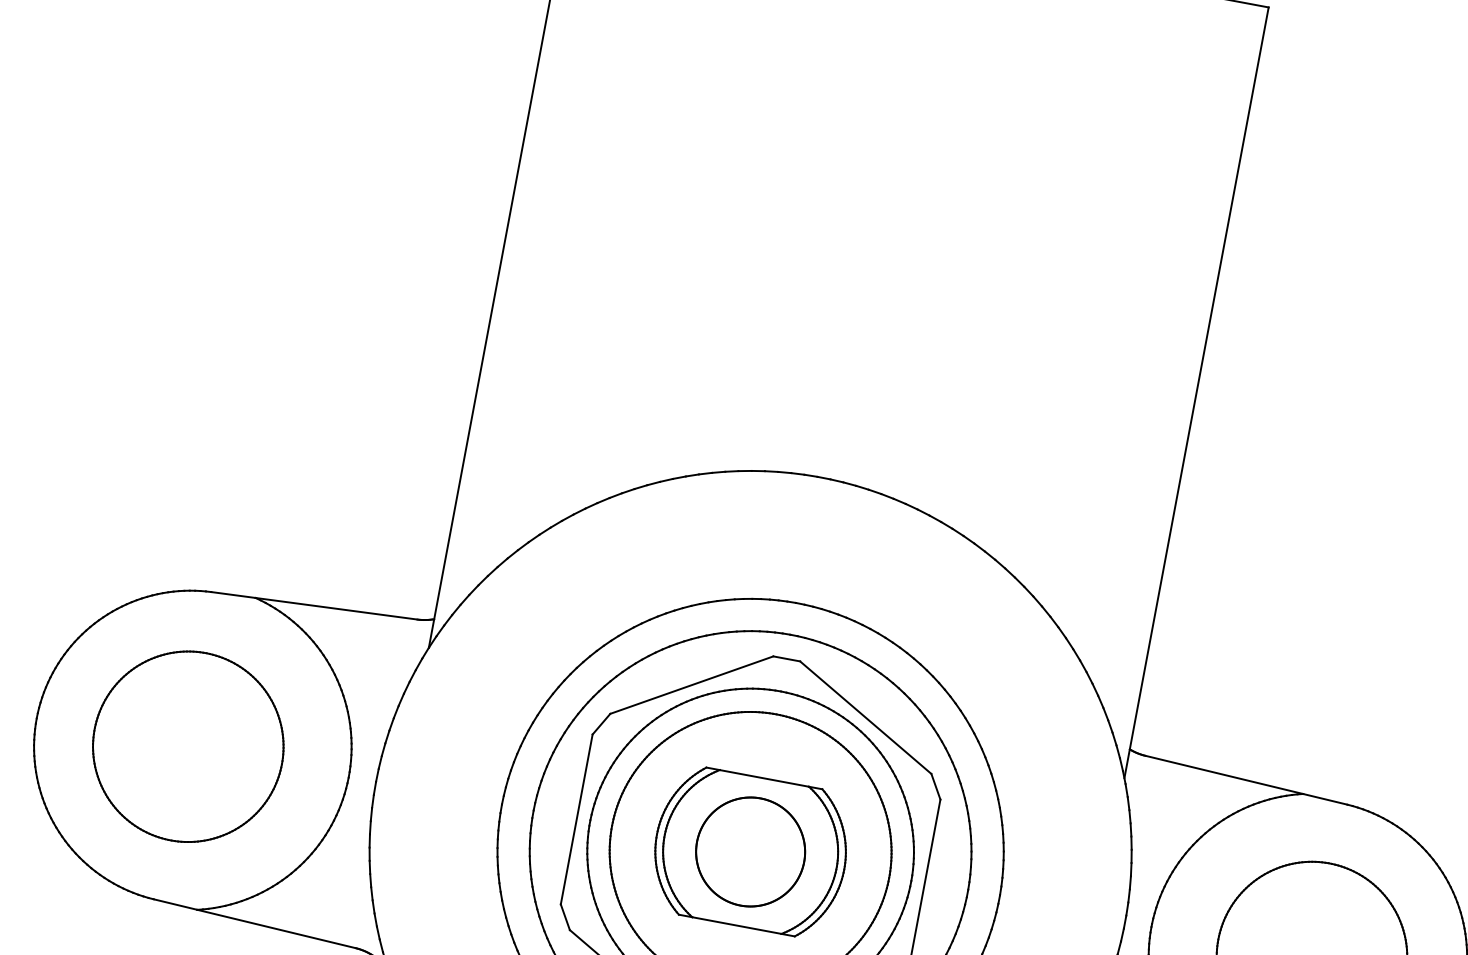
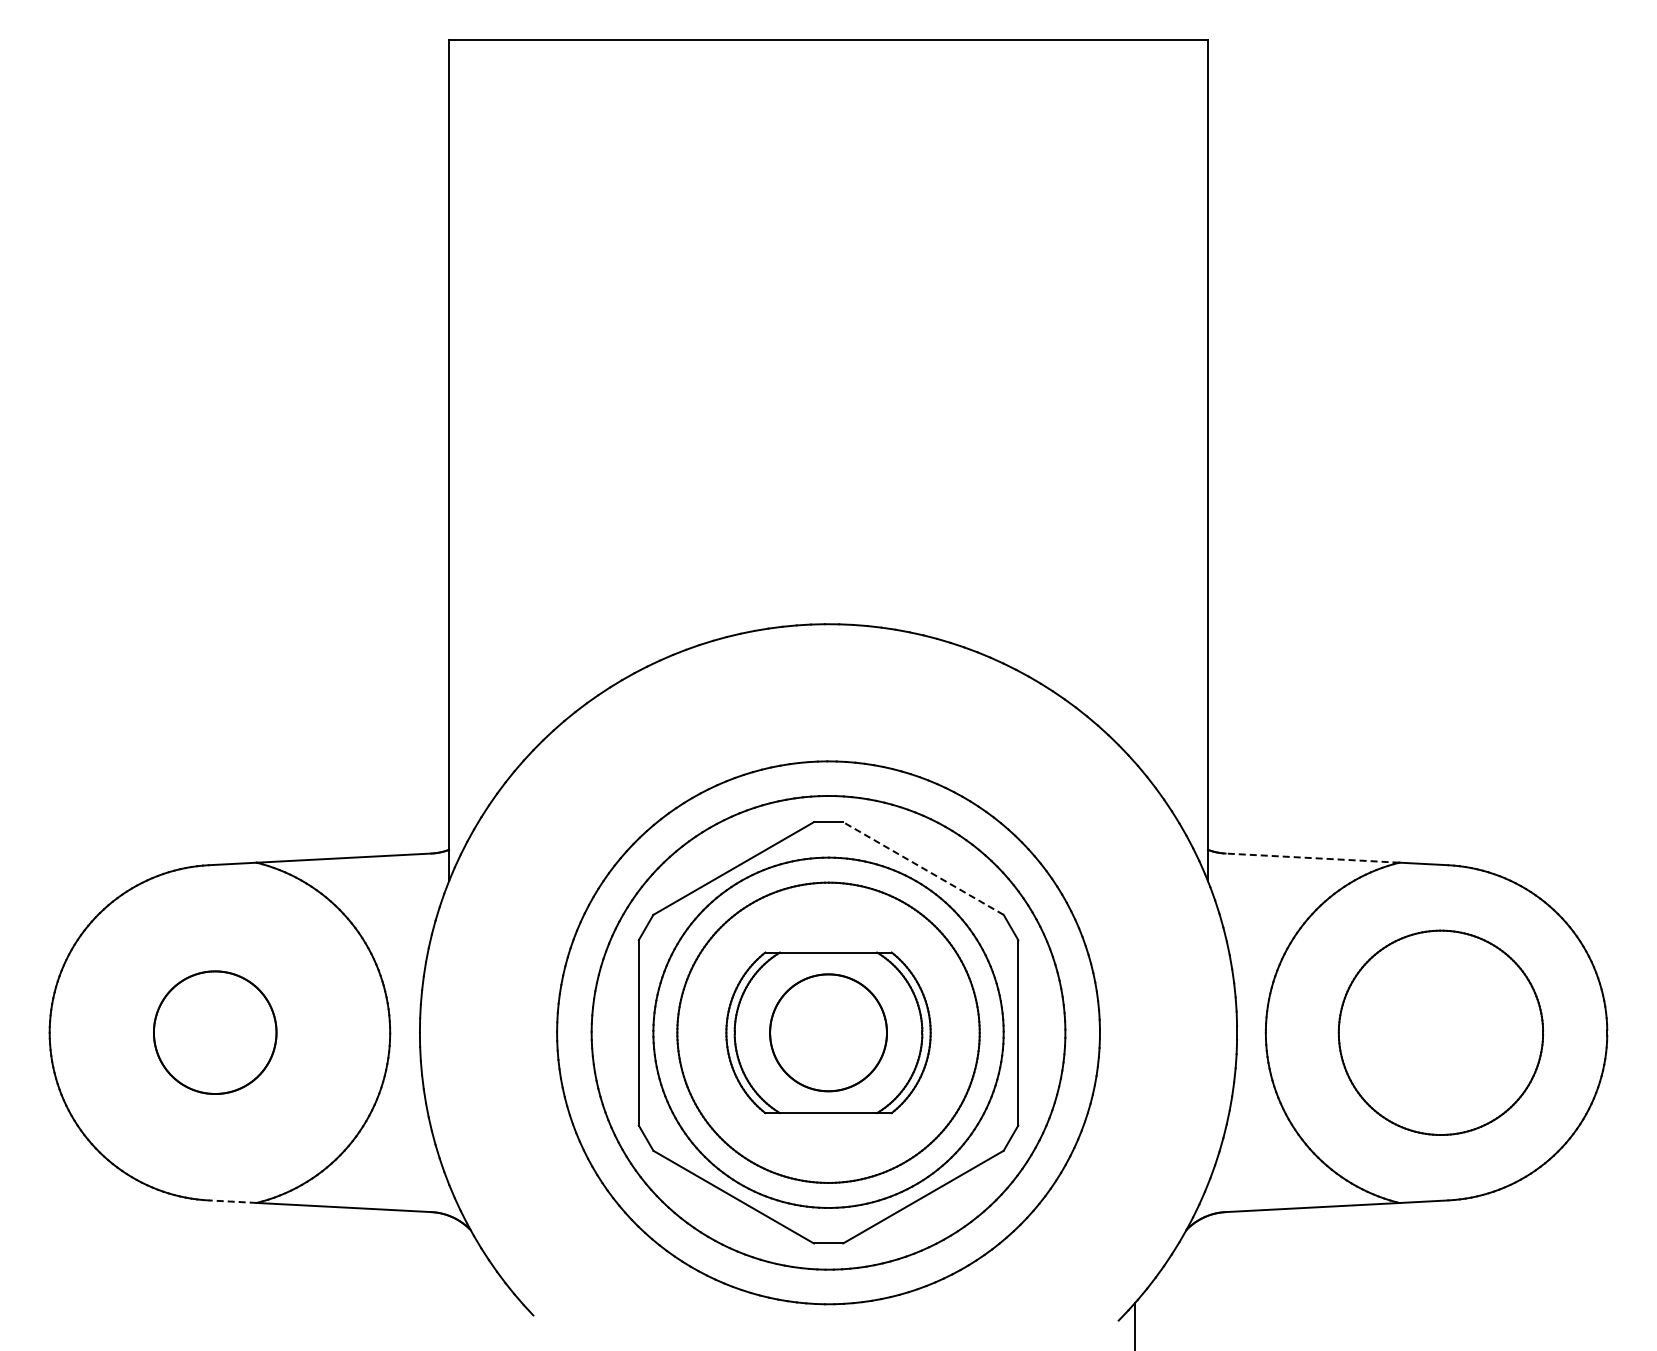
line: (865, 717) -> (923, 868), solid -> dashed
part: (188, 746) -> (215, 1032), size x0.6
line: (1224, 775) -> (1312, 858), solid -> dashed
line: (175, 904) -> (232, 1201), solid -> dashed

